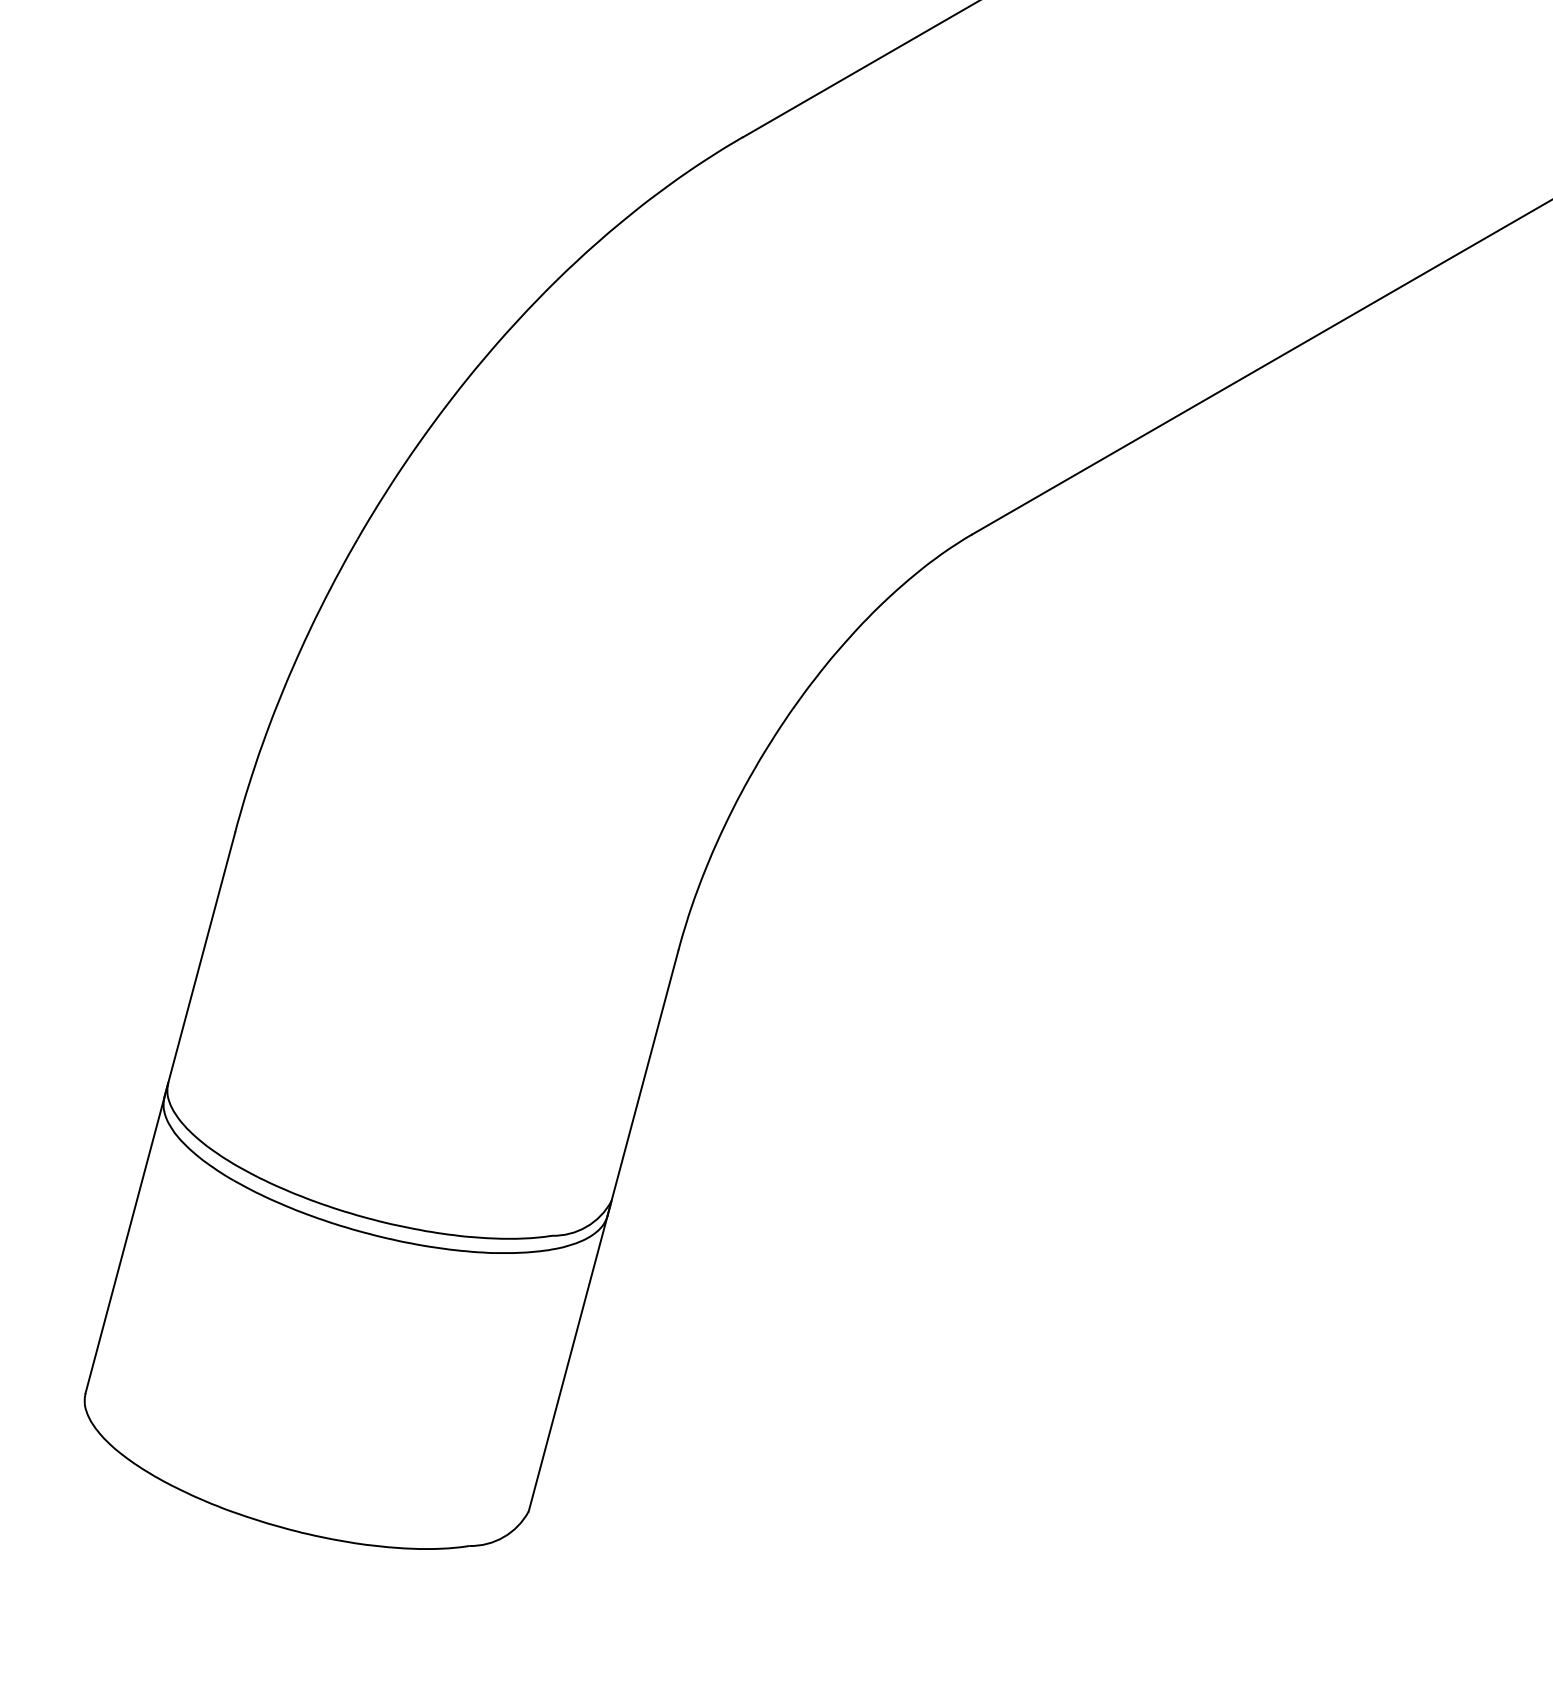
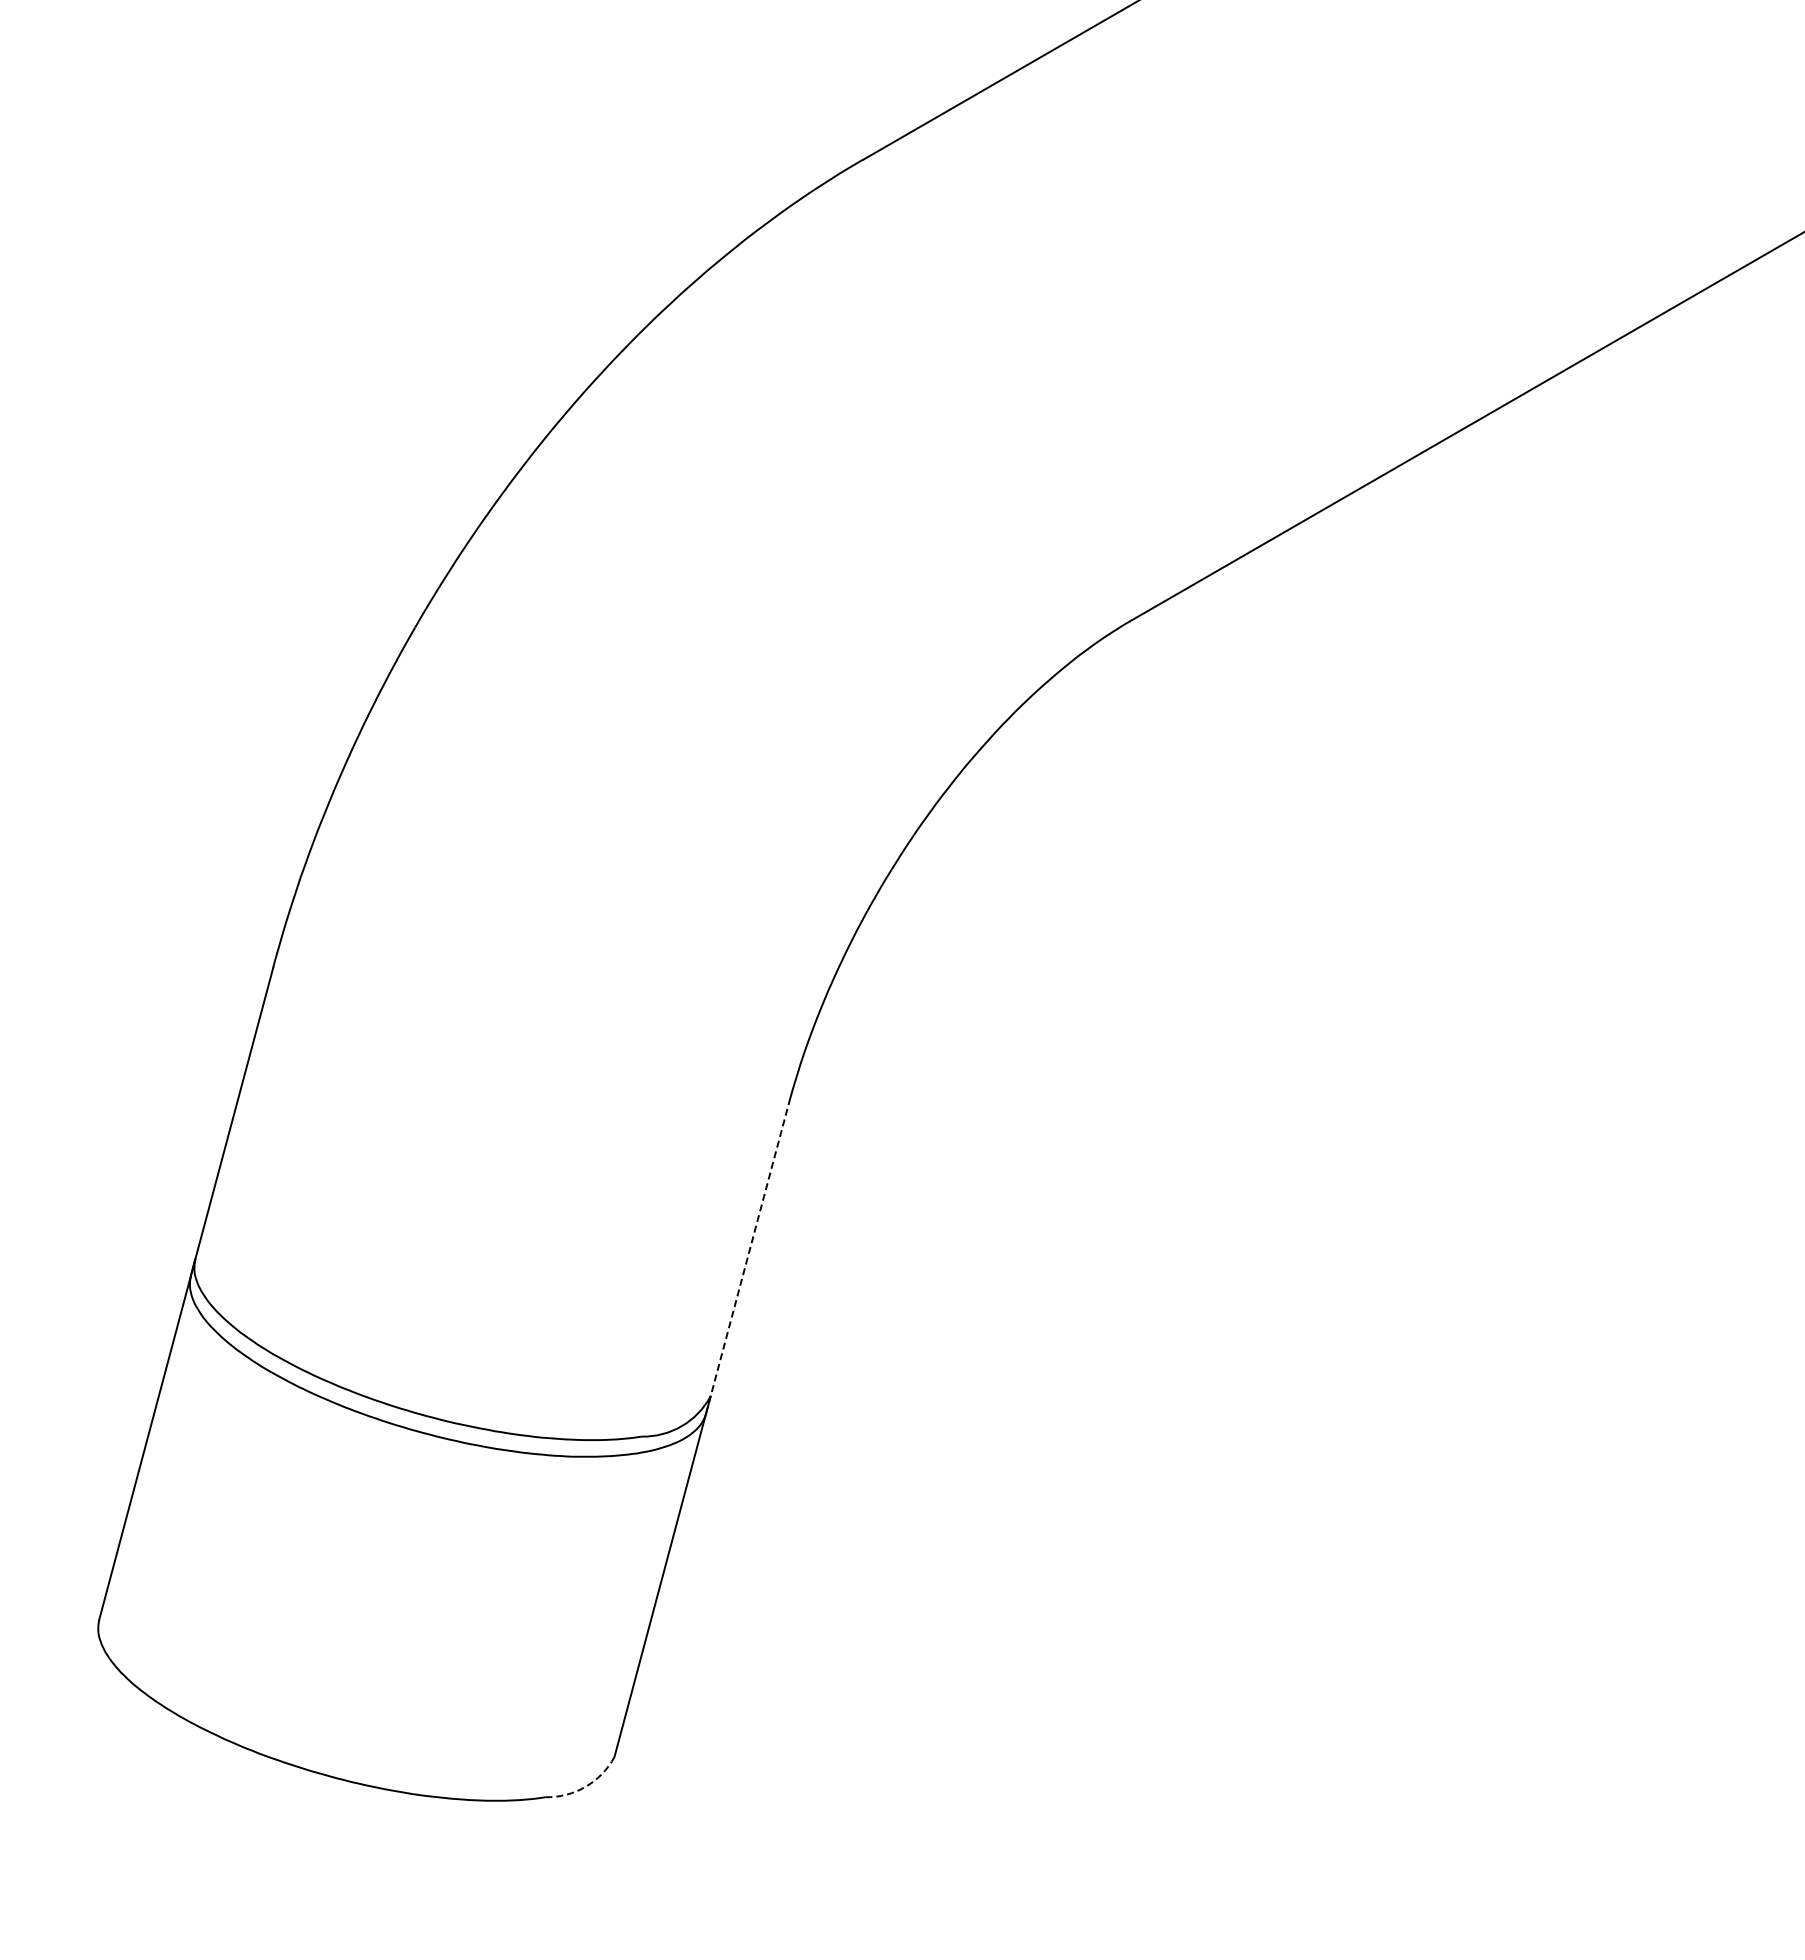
line: (643, 1083) -> (747, 1259), solid -> dashed
arc: (503, 1536) -> (585, 1786), solid -> dashed

